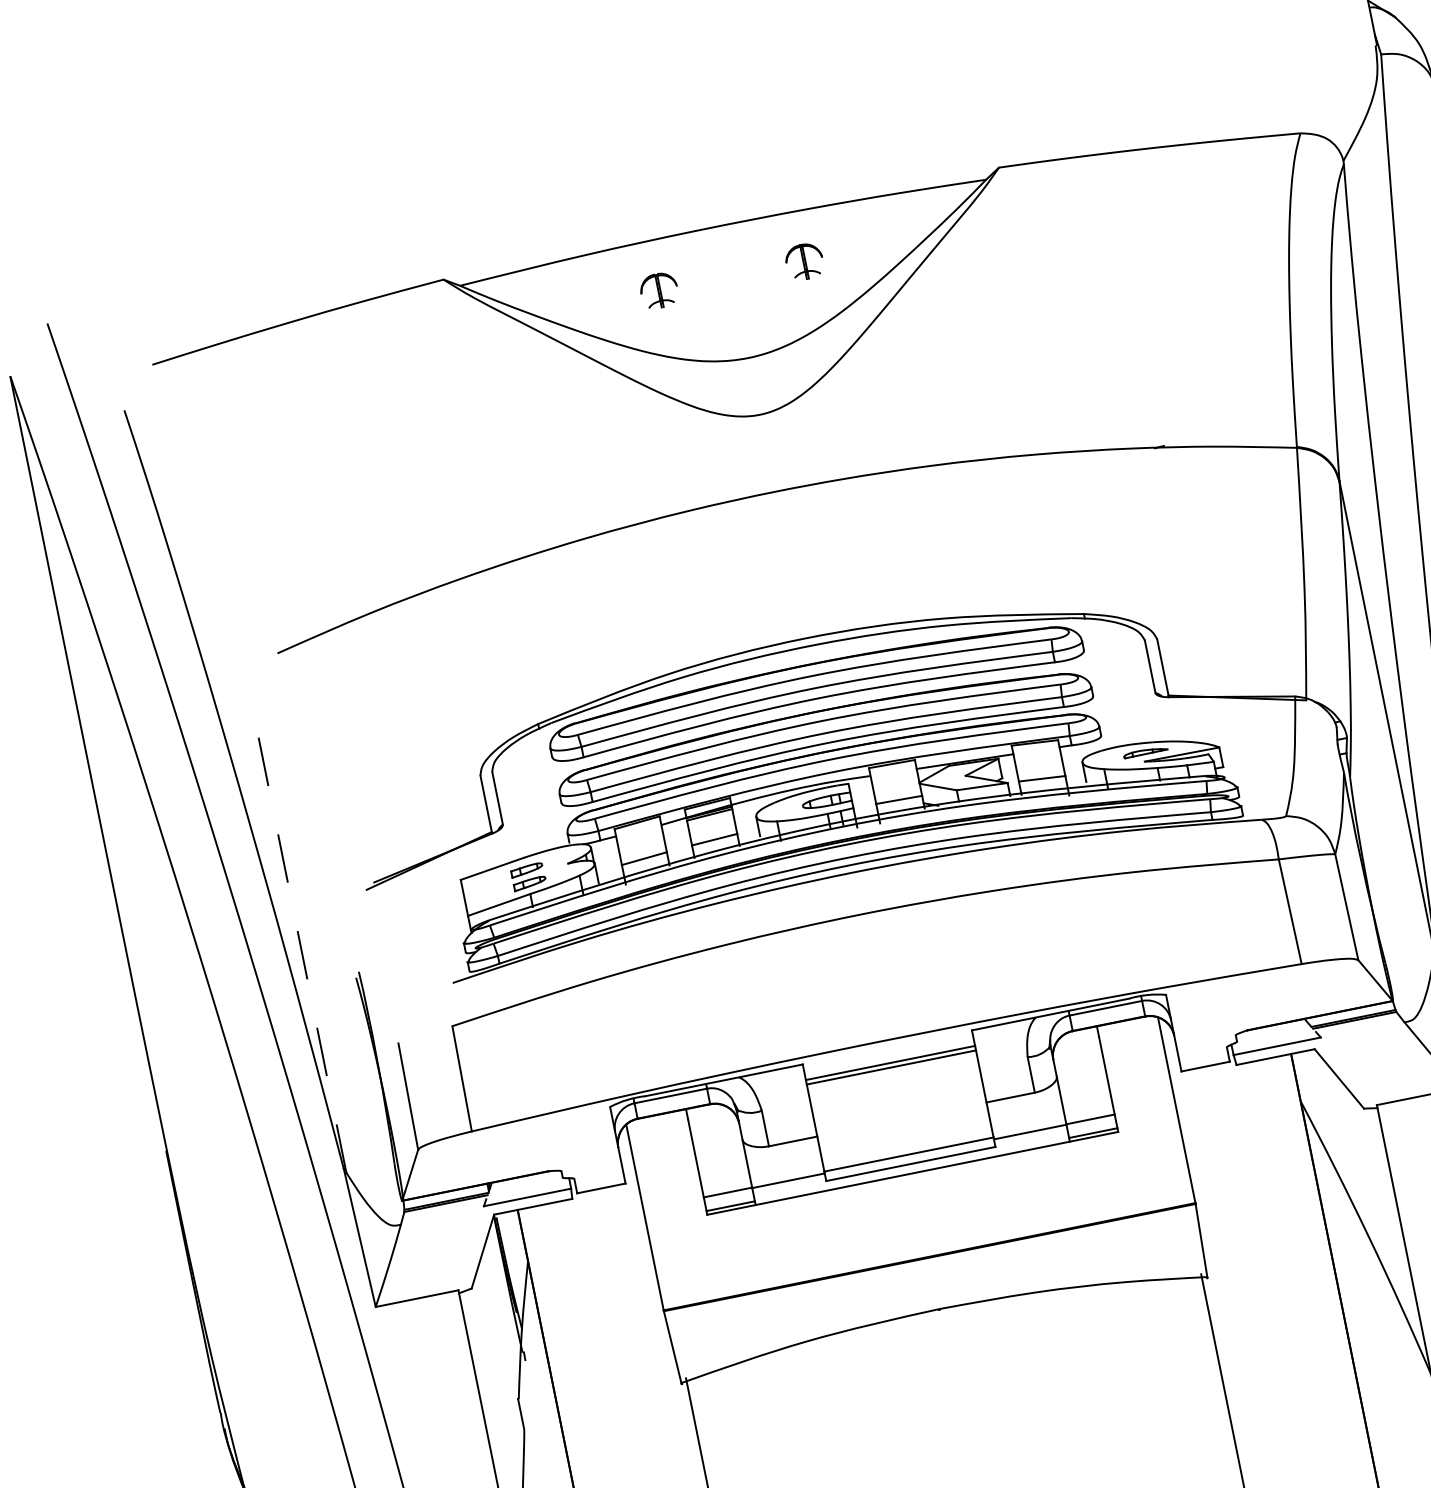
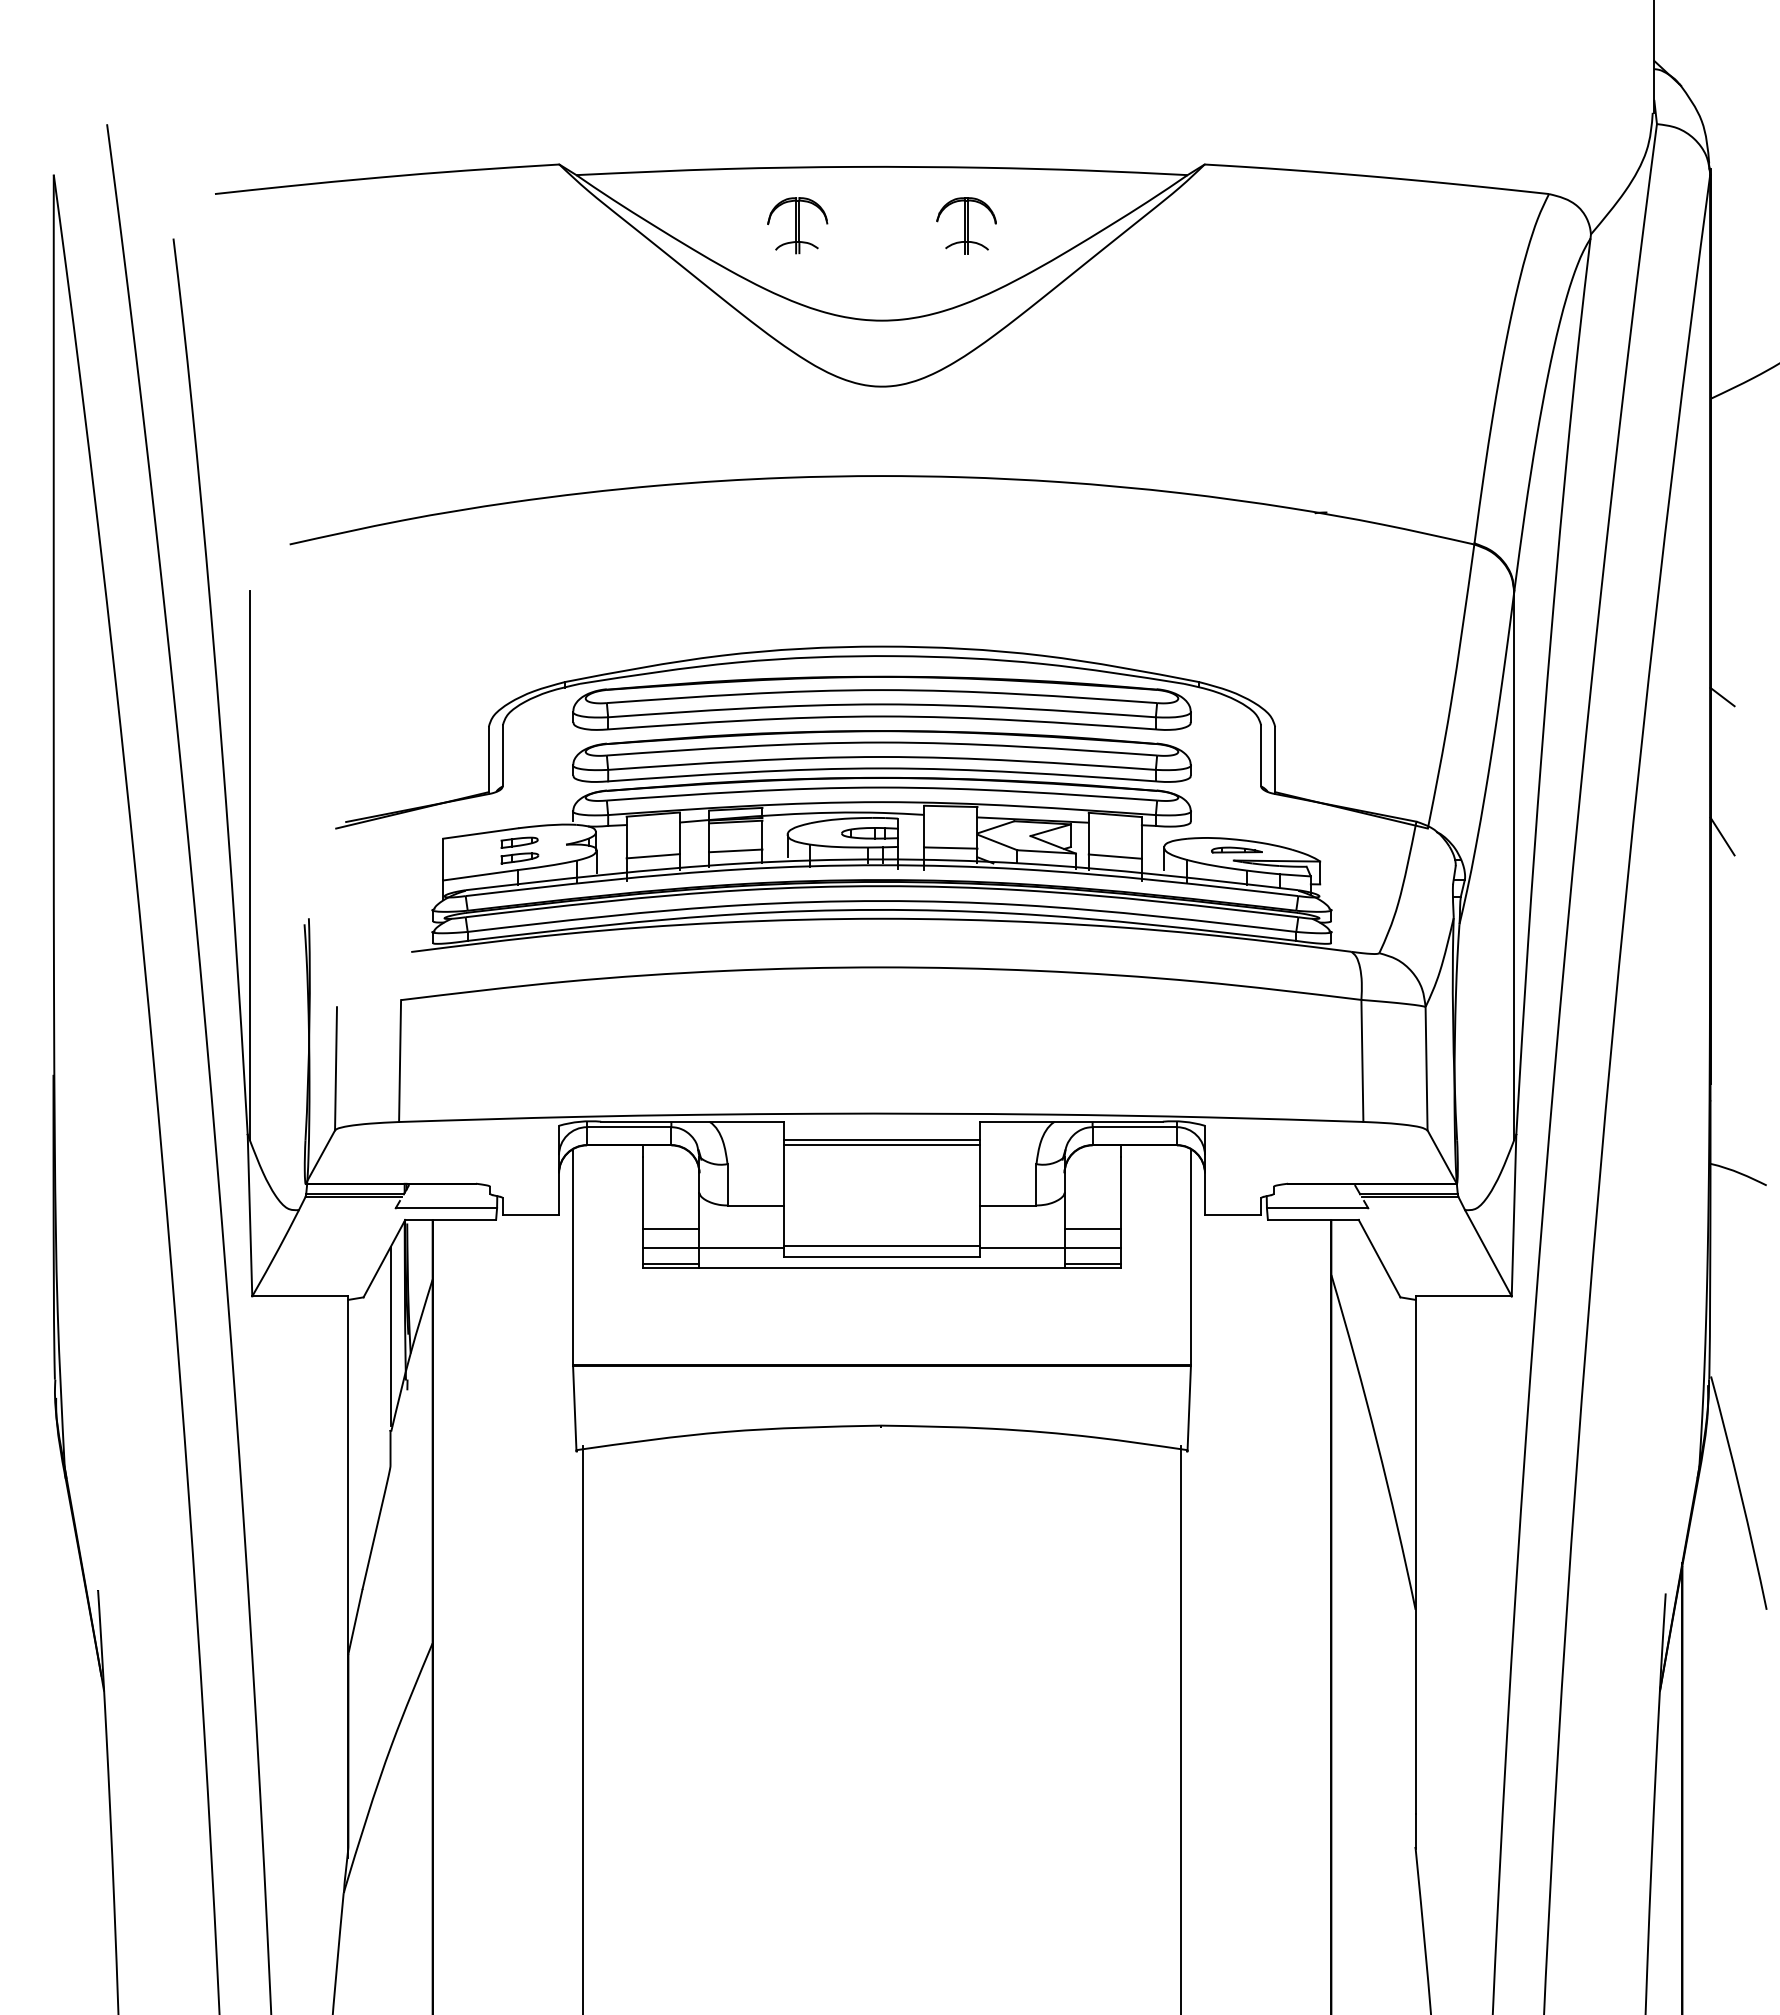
part: (804, 261) -> (966, 225), size x1.43
part: (659, 290) -> (797, 225), size x1.43
line: (298, 936) -> (249, 865), dashed -> solid
line: (1087, 1102) -> (1092, 1228), added
line: (724, 1175) -> (671, 1228), added
line: (501, 1317) -> (390, 1336), added

